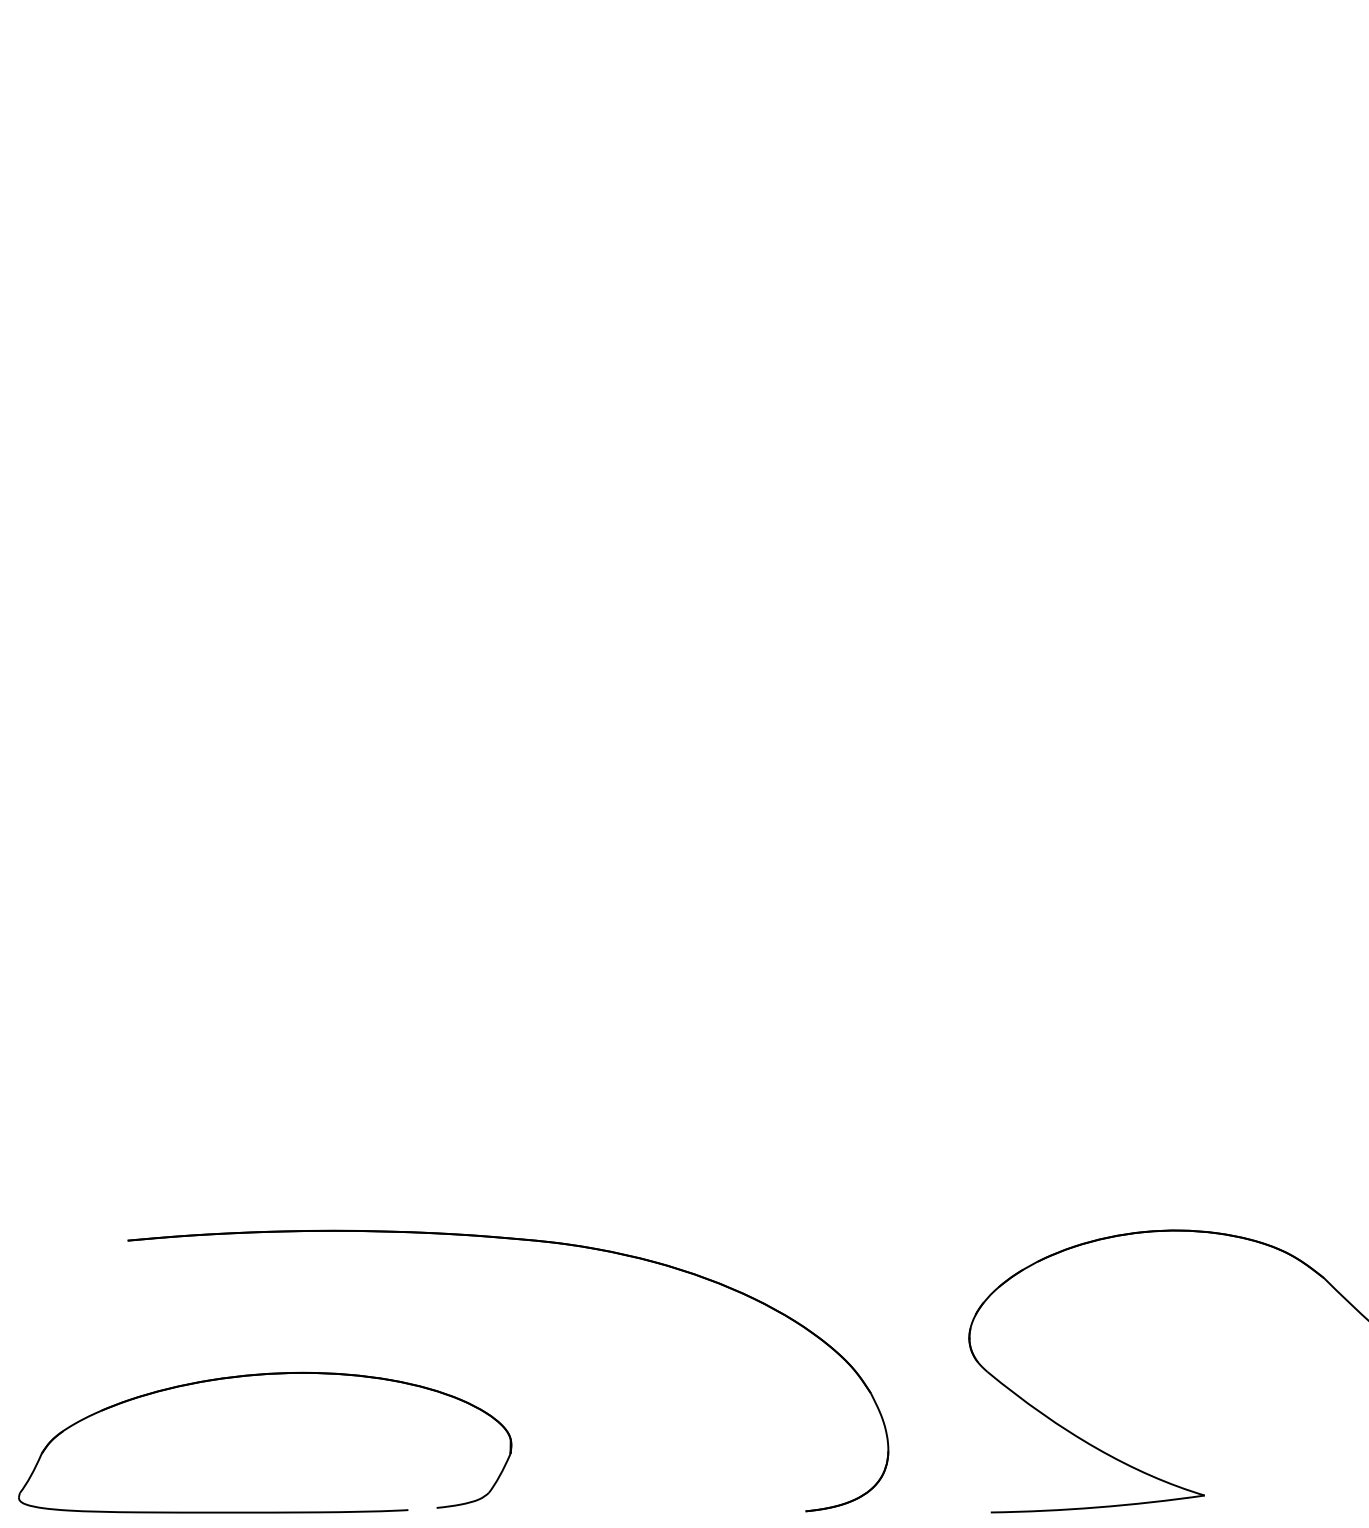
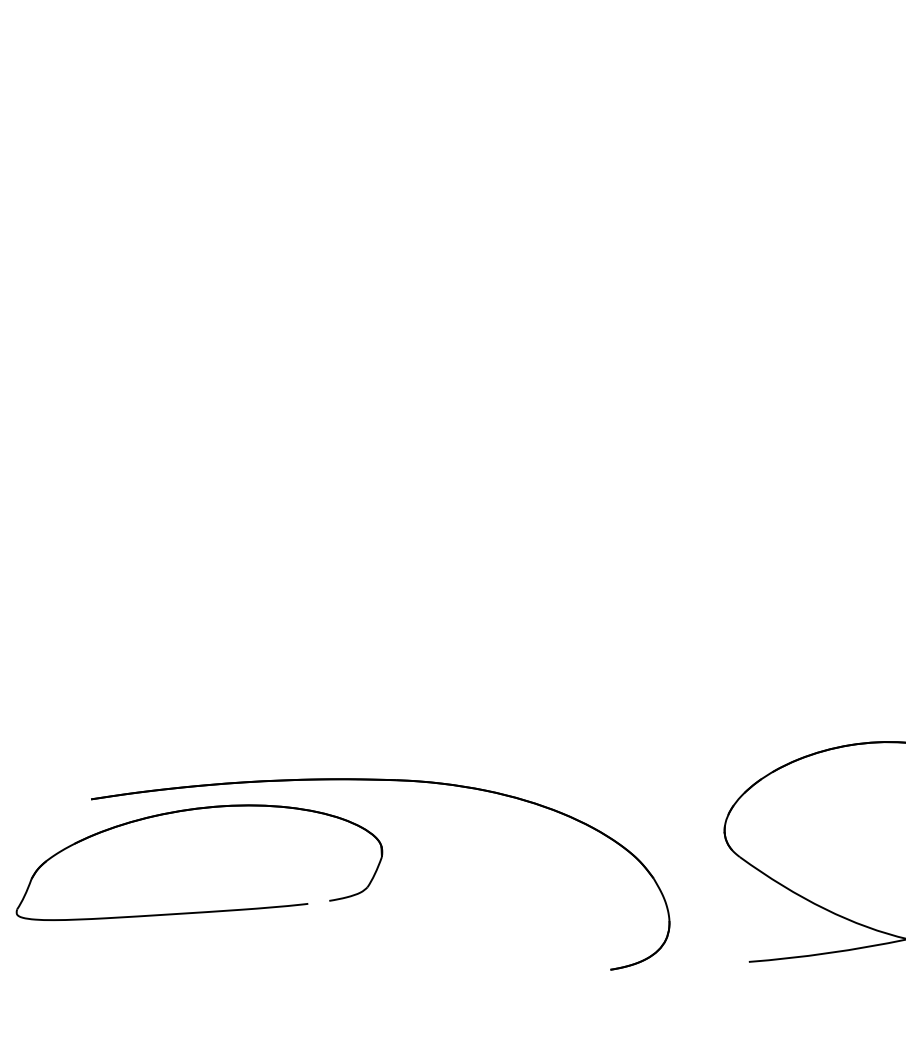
part: (265, 1375) -> (195, 809), moved

